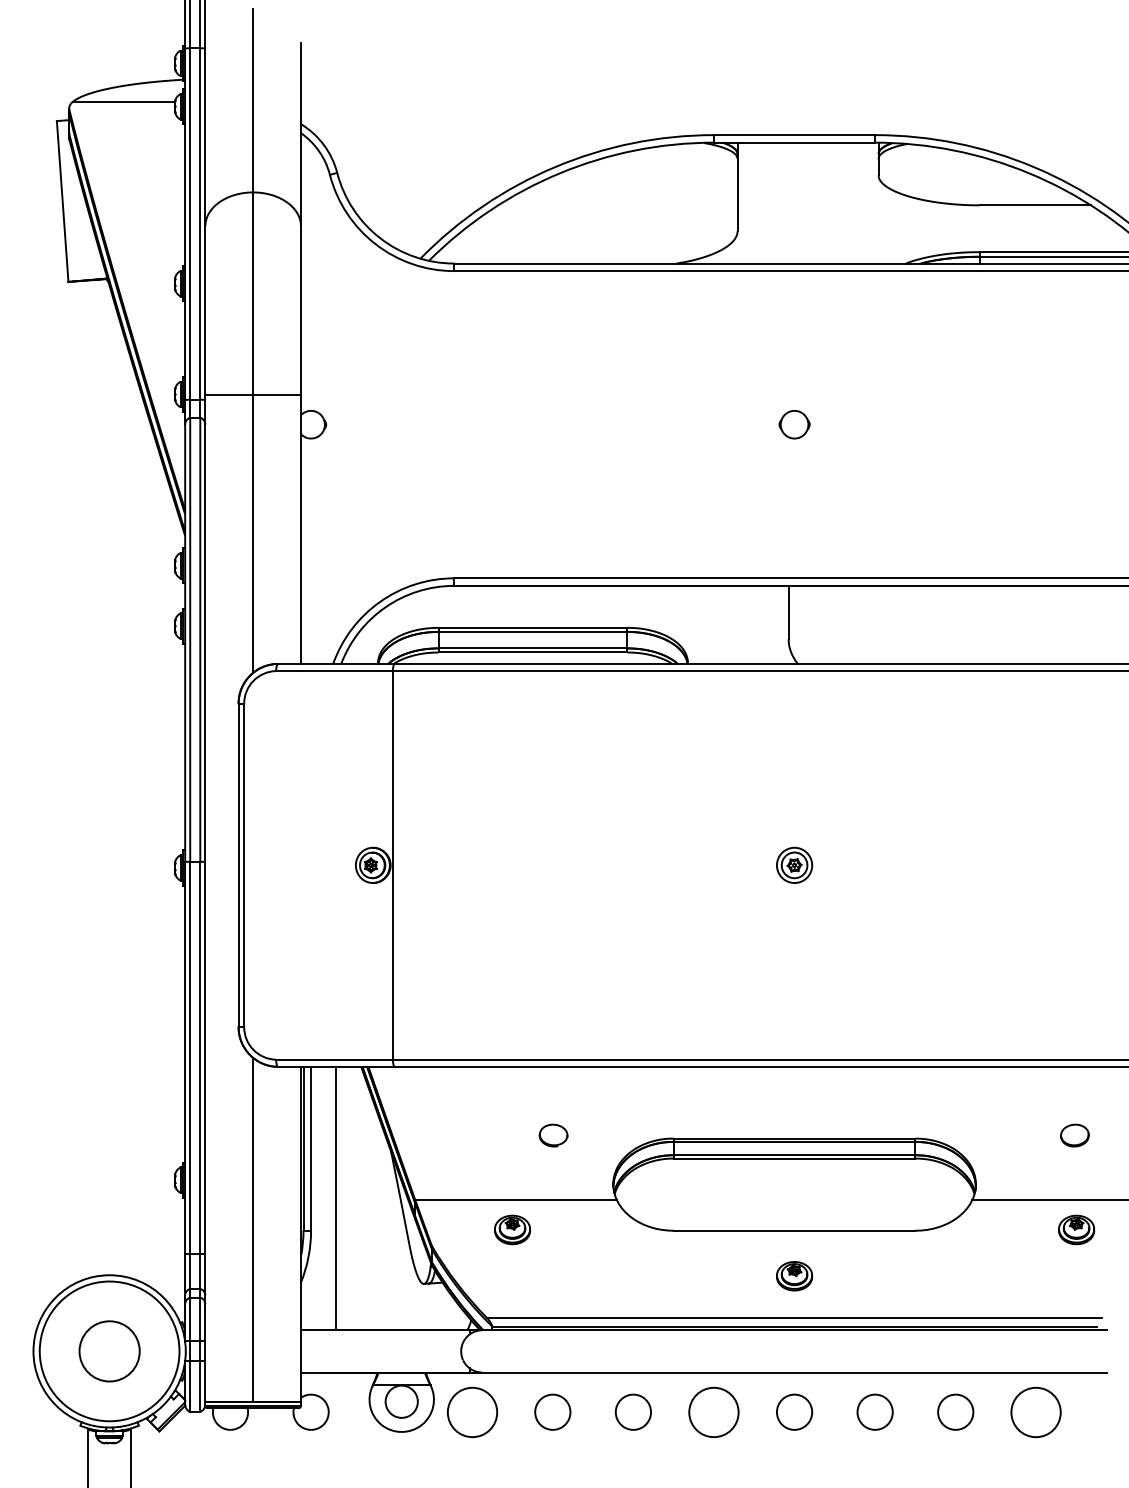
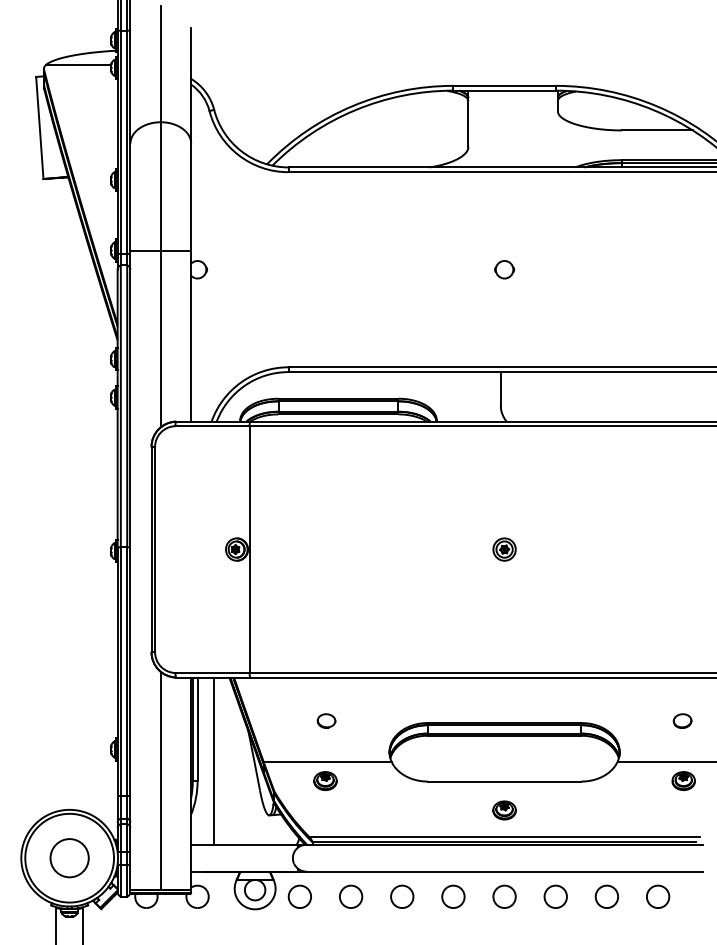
part: (553, 1134) -> (326, 720), moved
circle: (471, 1411) -> (299, 896), size x0.71
circle: (714, 1411) -> (453, 896), size x0.71
circle: (1036, 1411) -> (658, 896), size x0.71

